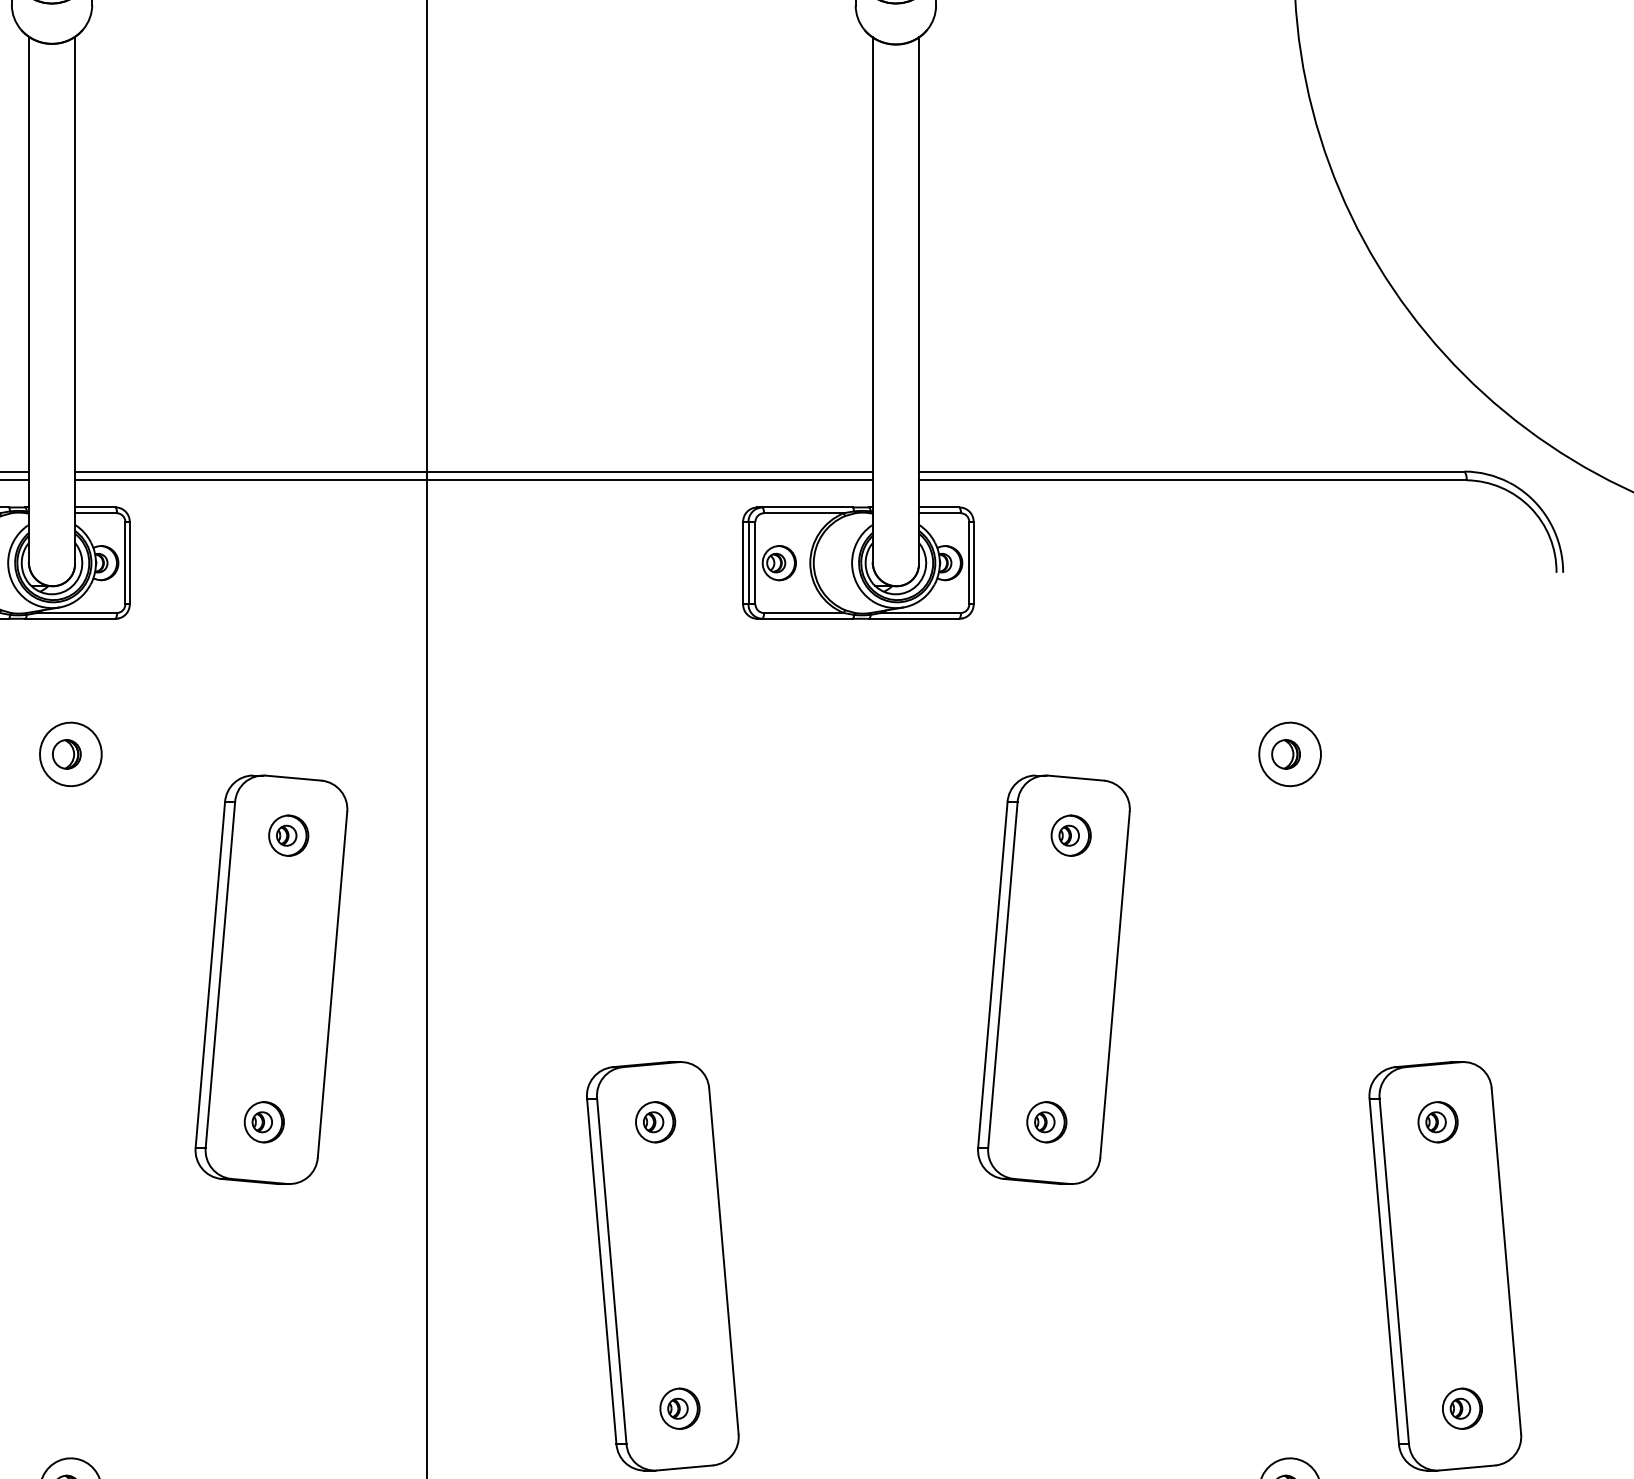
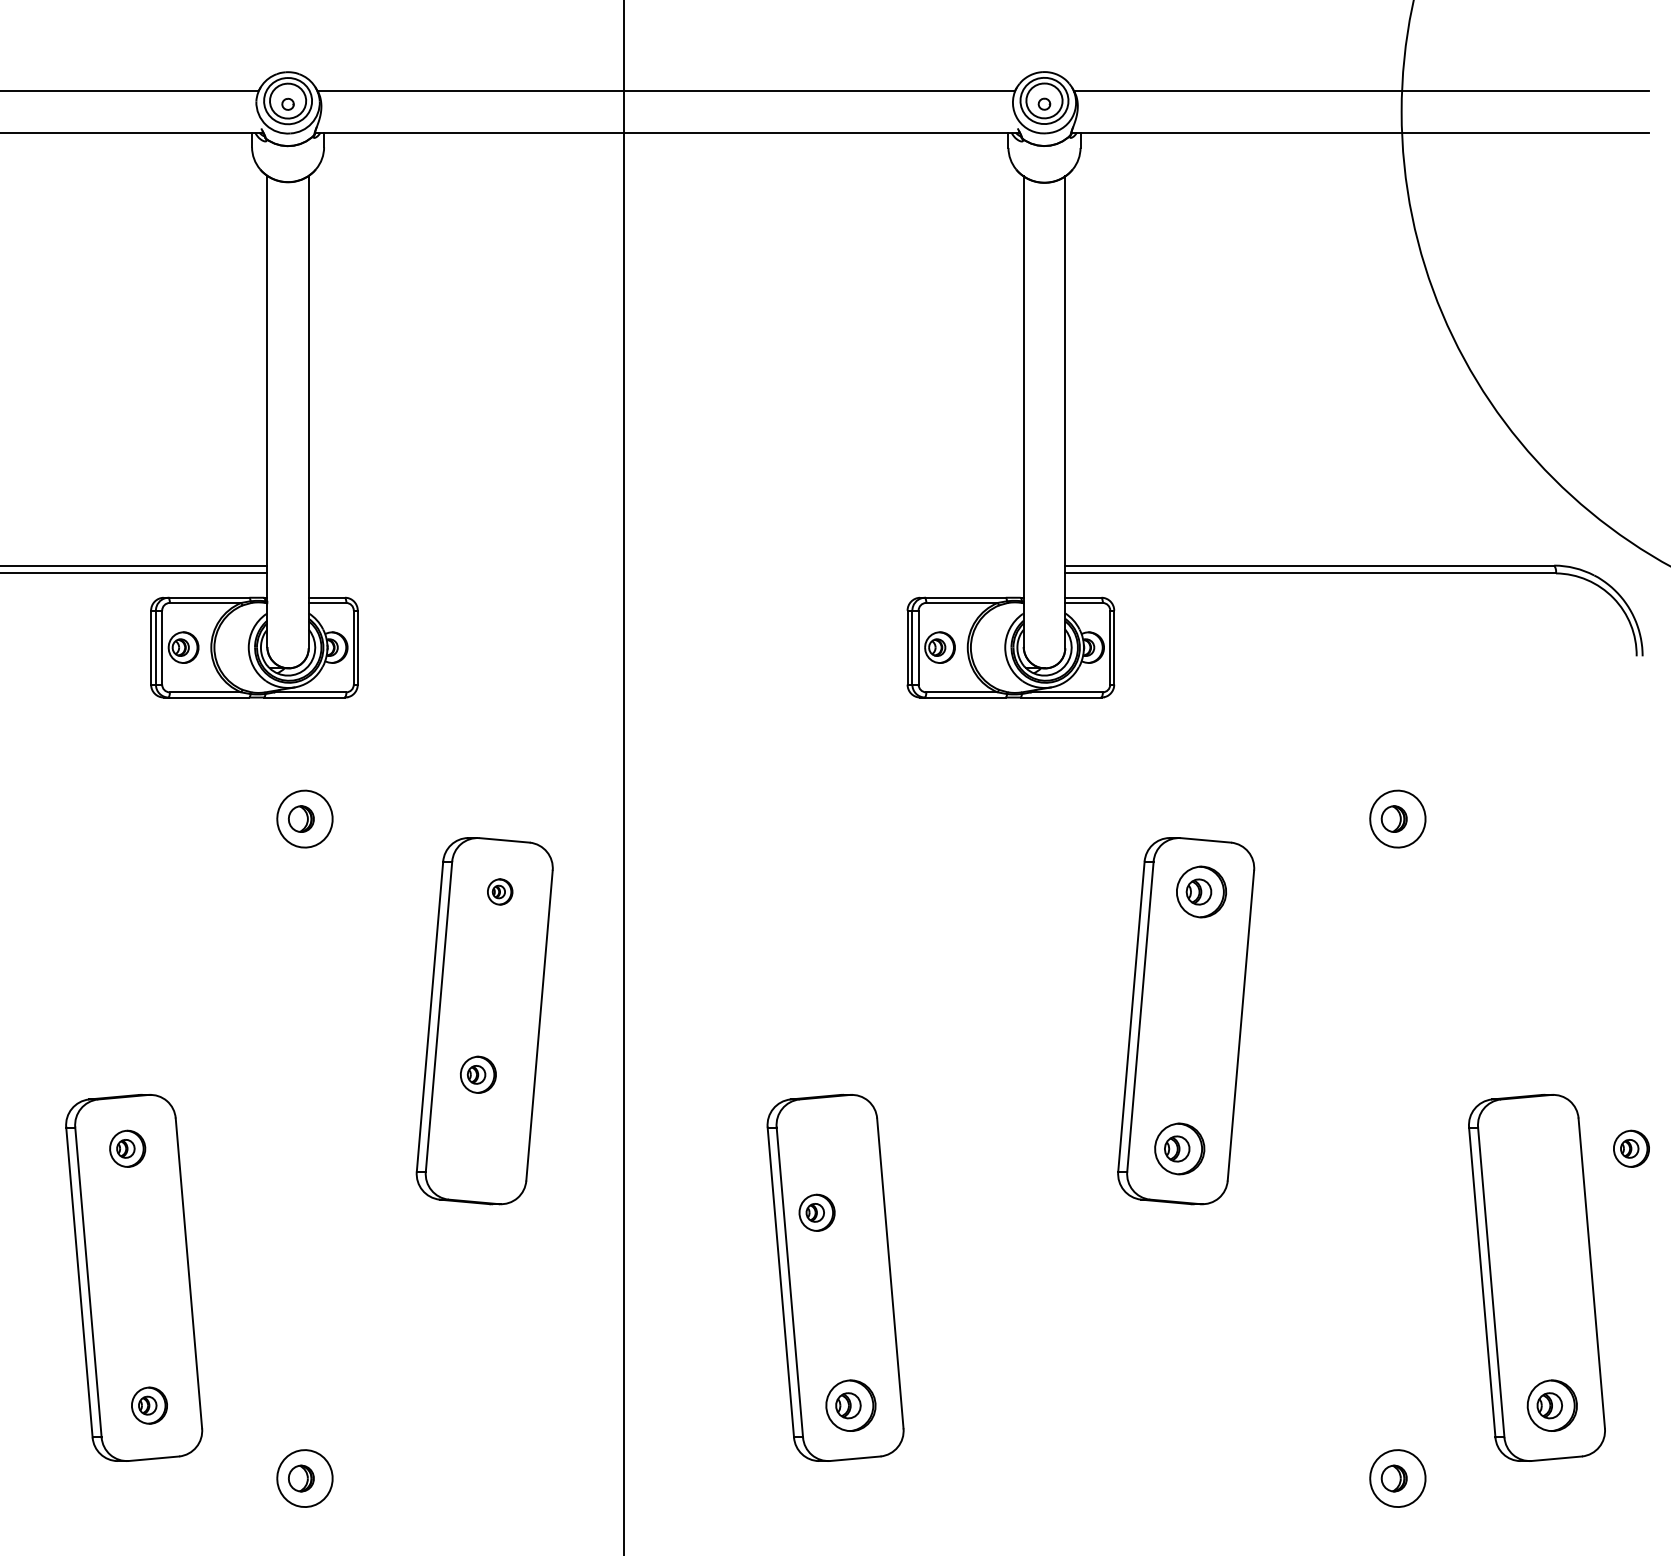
line: (473, 471) -> (665, 565), removed
line: (473, 480) -> (665, 573), removed
part: (287, 835) -> (499, 891), size x0.7
part: (1071, 835) -> (1201, 891), size x1.4
part: (264, 1121) -> (478, 1074), moved
part: (654, 1121) -> (816, 1212), moved
part: (1046, 1121) -> (1179, 1148), size x1.4
part: (1438, 1121) -> (1631, 1148), moved
part: (679, 1408) -> (850, 1405), size x1.4
part: (1462, 1408) -> (1552, 1405), size x1.4

